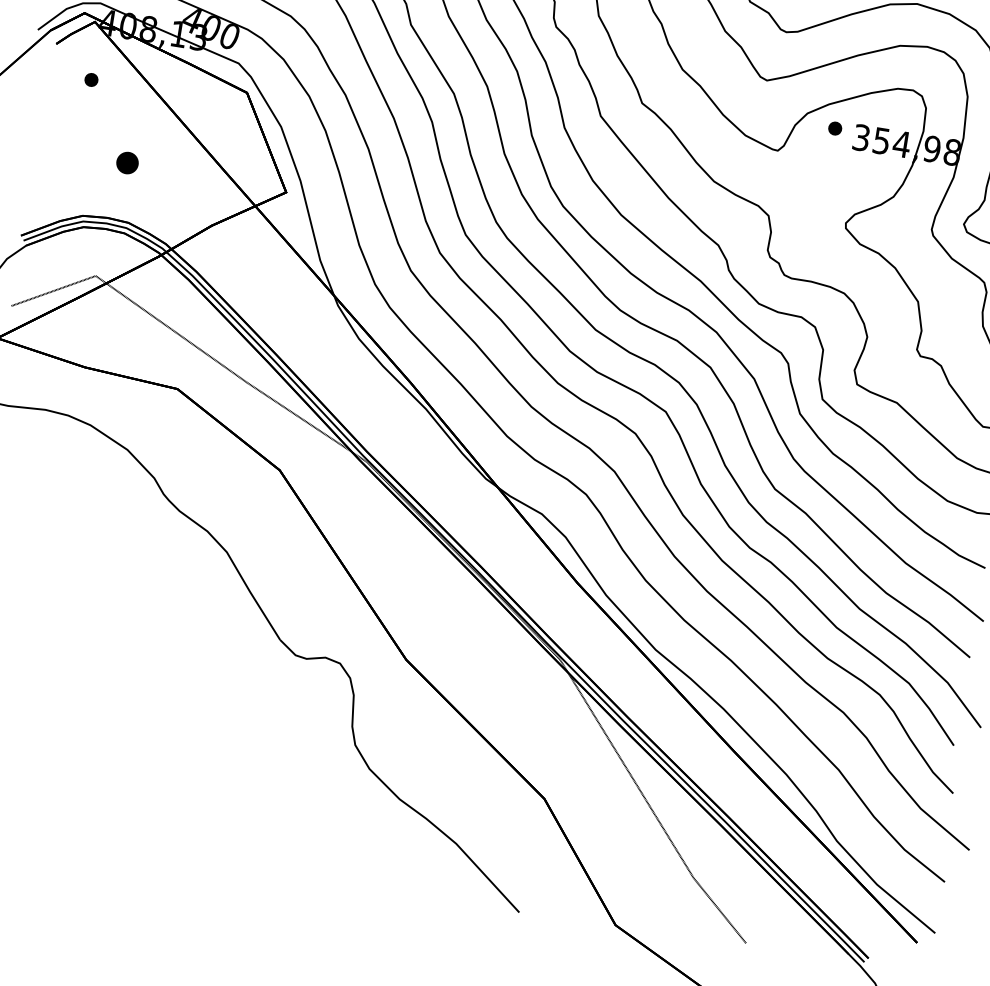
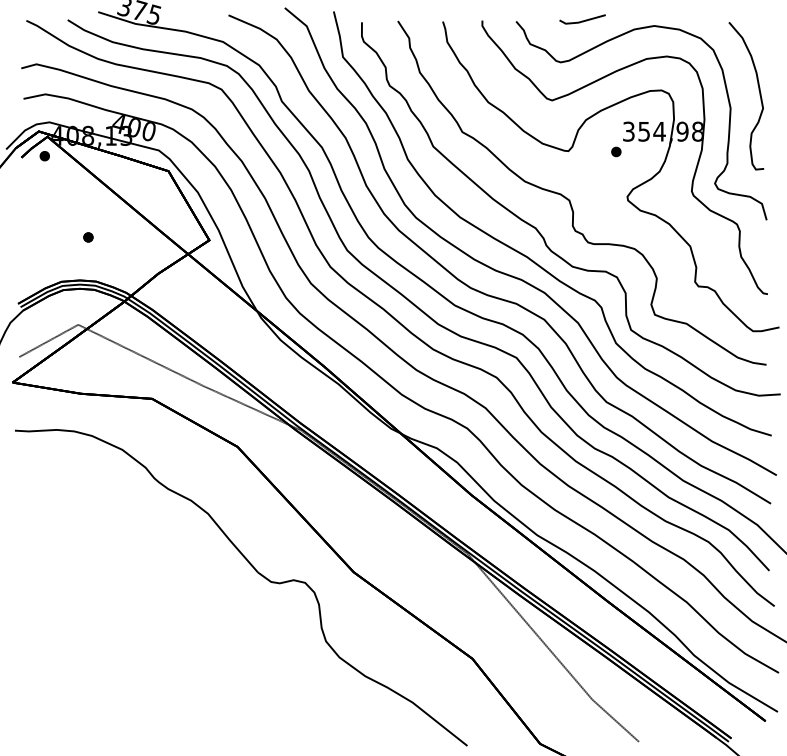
part: (90, 80) -> (44, 156), moved
part: (835, 128) -> (616, 151), moved
part: (127, 163) -> (88, 237), size x0.62

